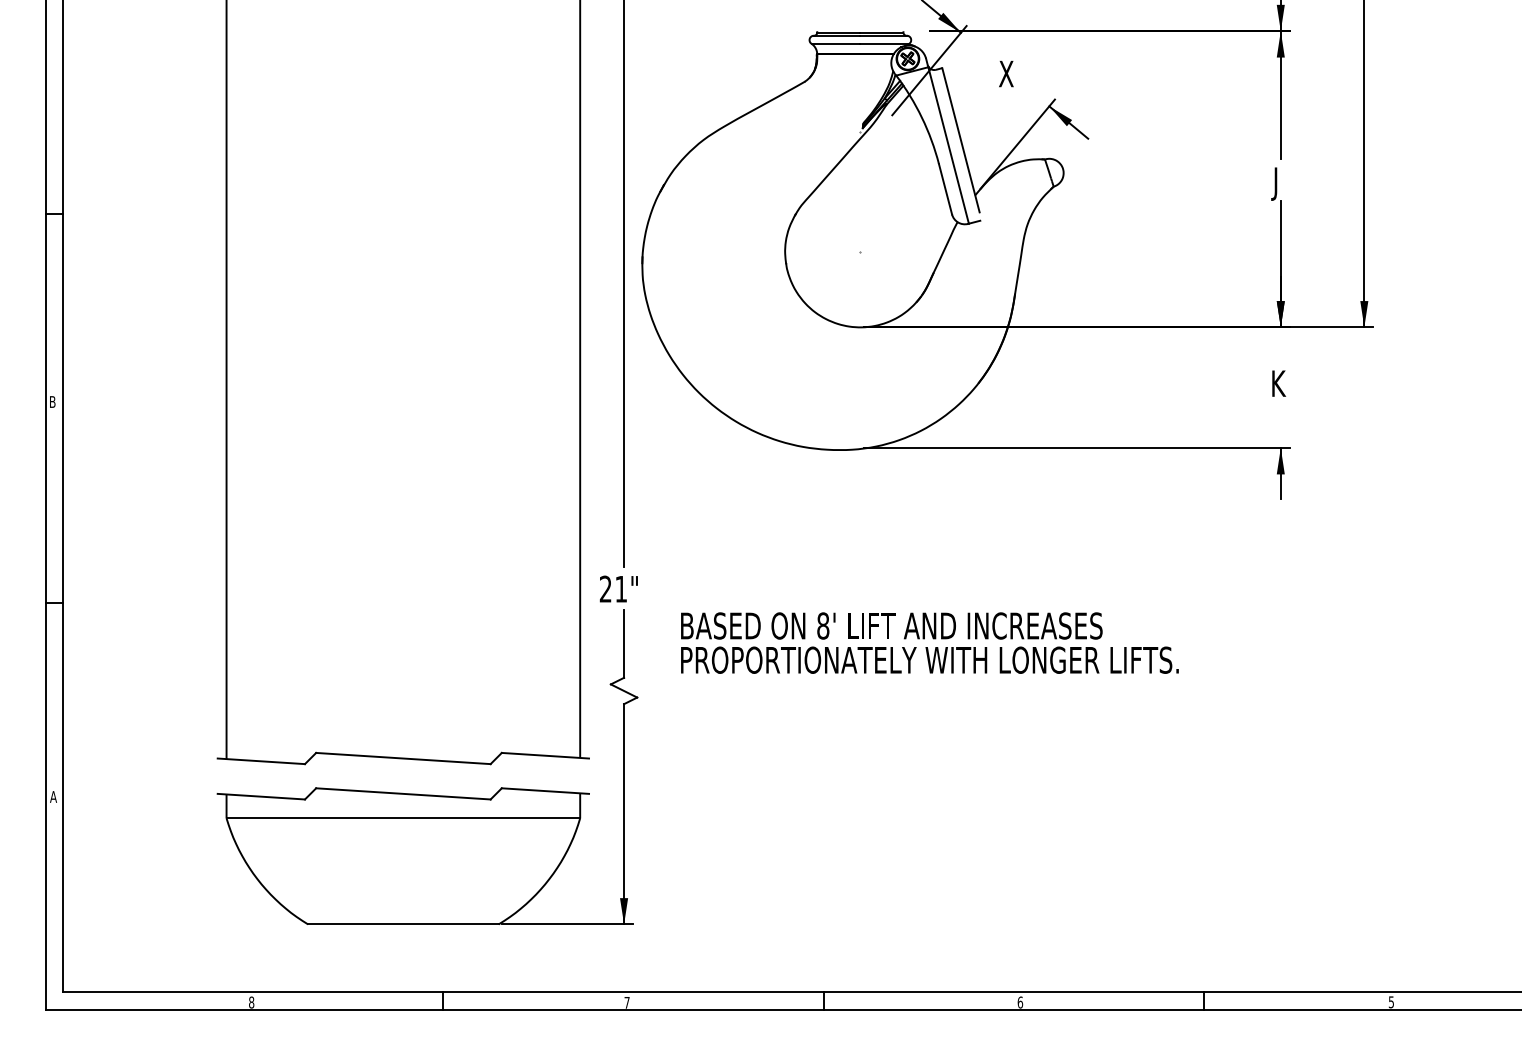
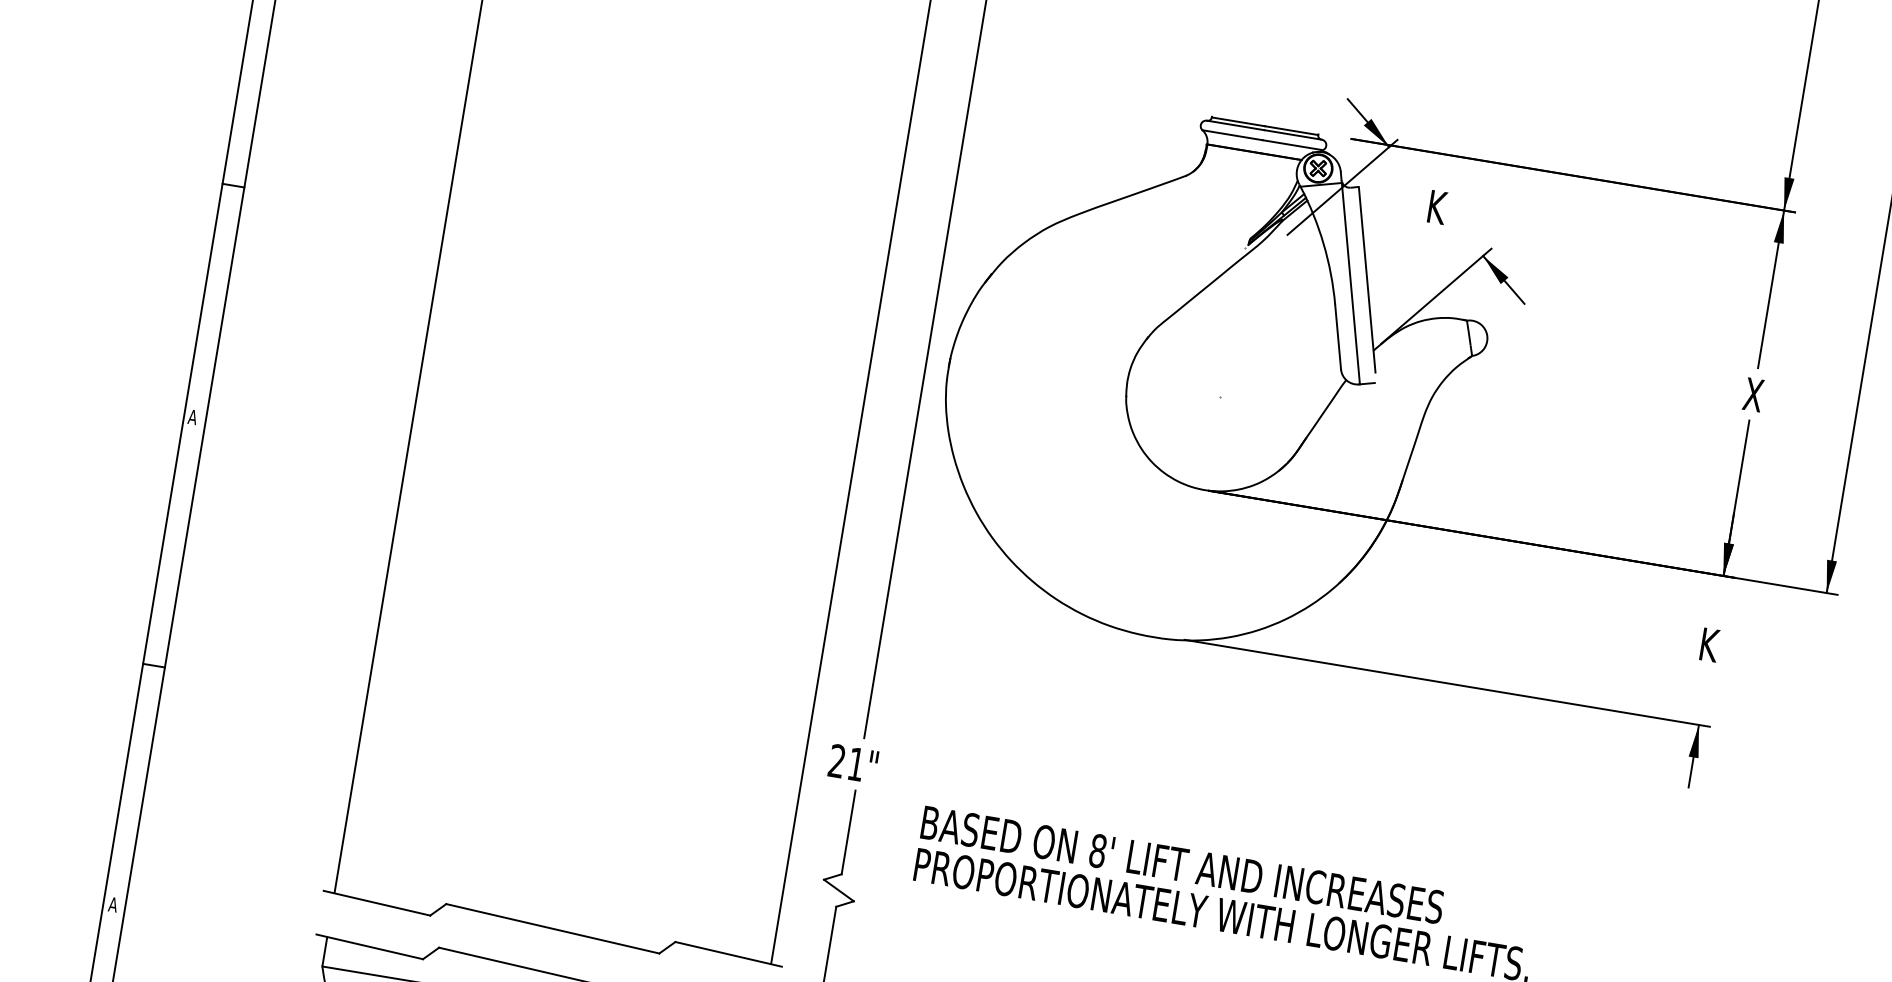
text: (1006, 74) -> (1436, 207), X -> K
text: (1279, 183) -> (1751, 398), J -> X
text: (52, 401) -> (192, 416), B -> A

